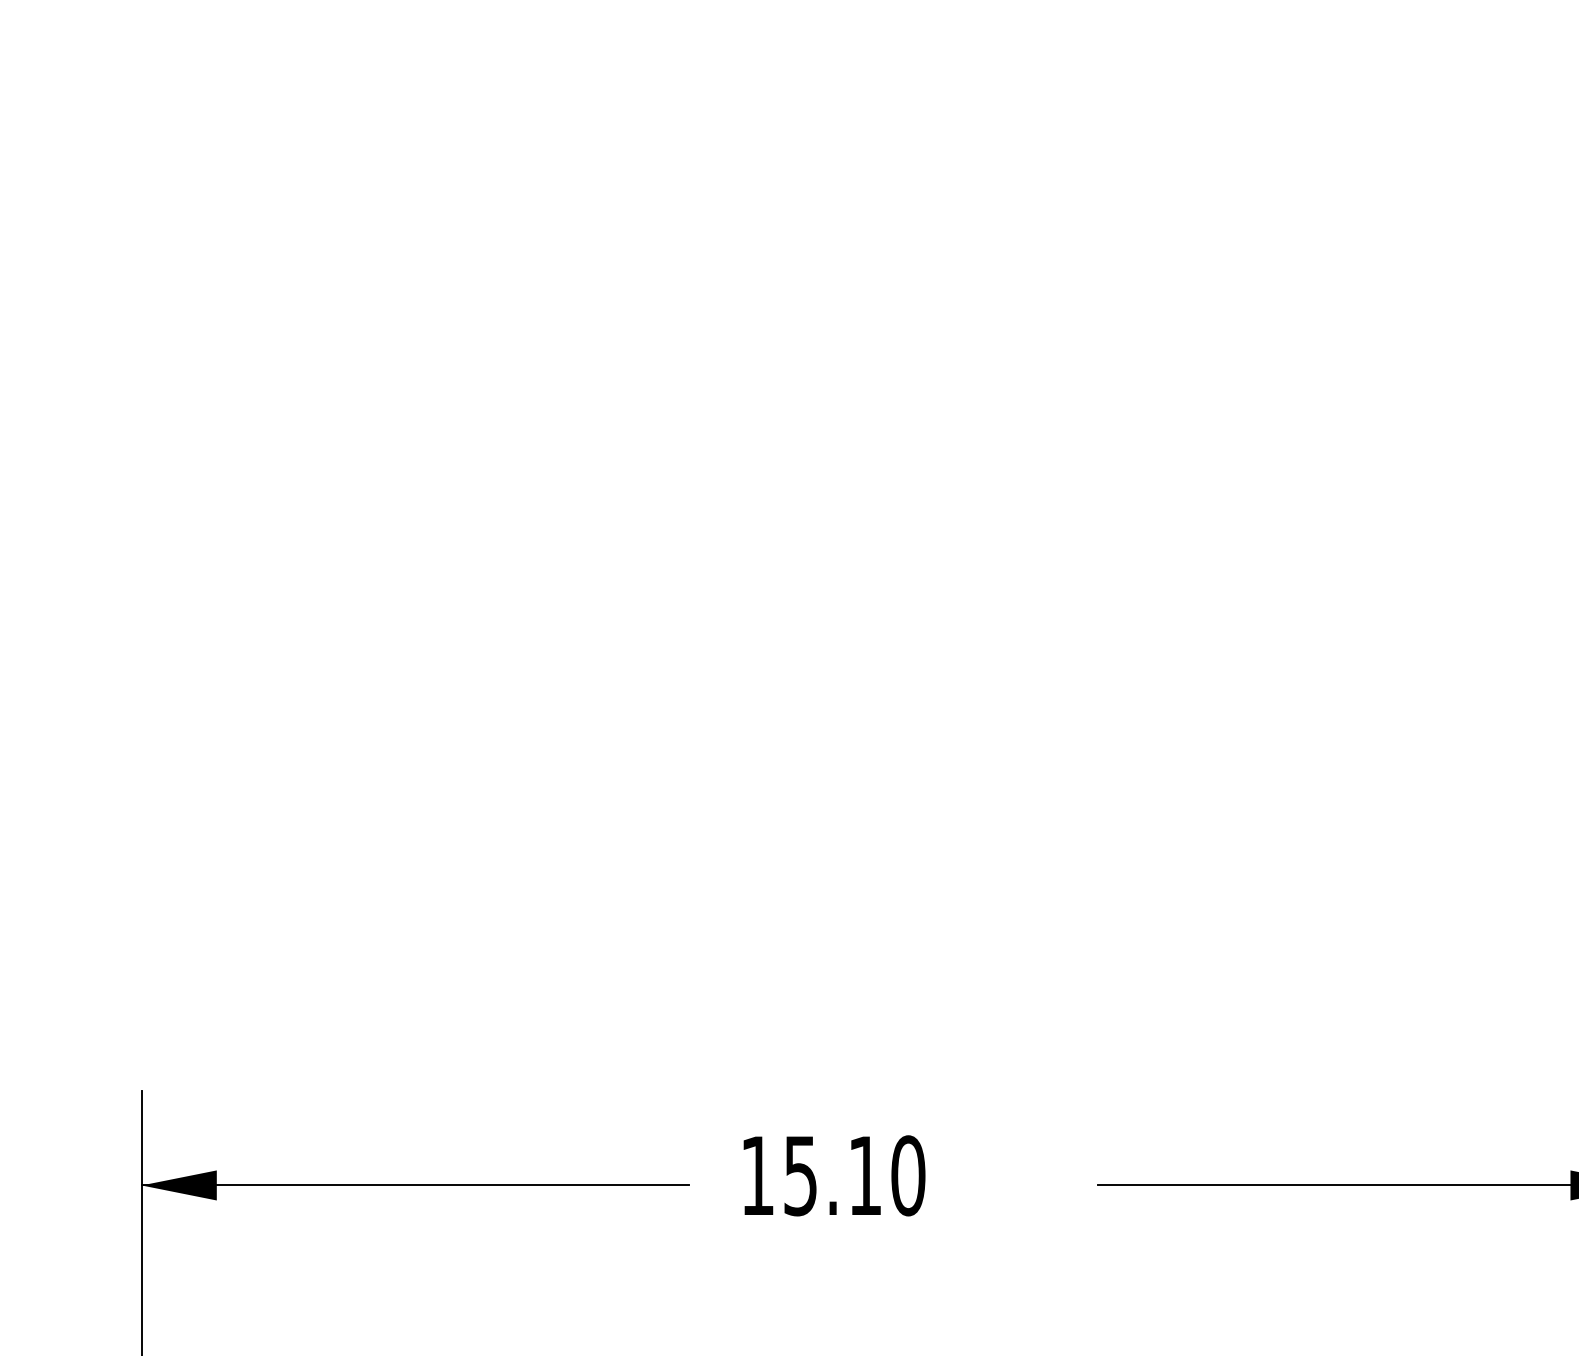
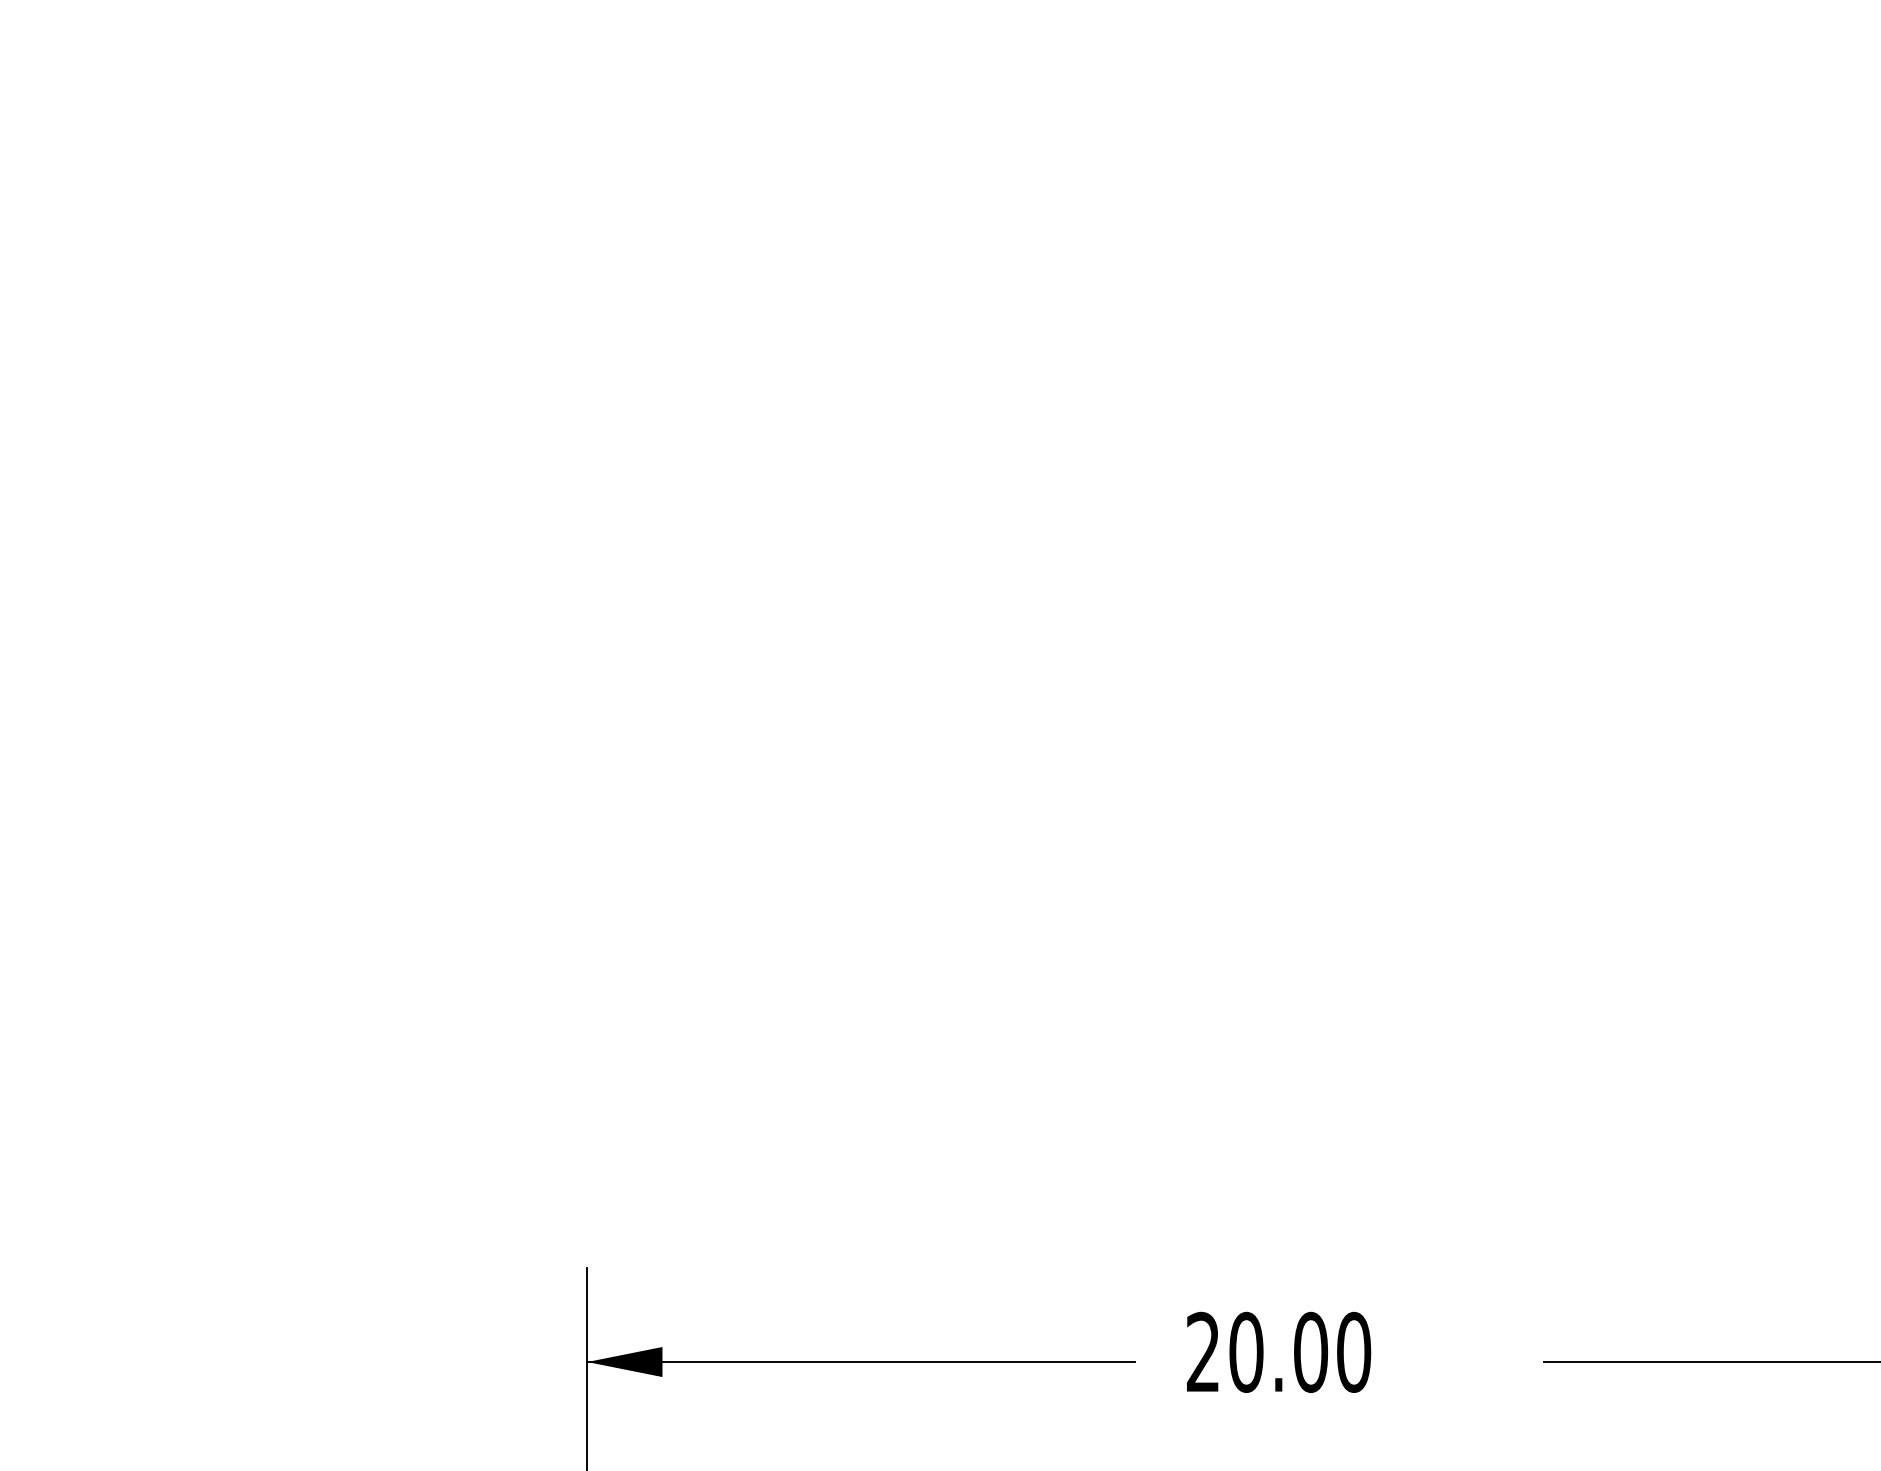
text: (811, 1174) -> (1257, 1351), 15.10 -> 20.00

